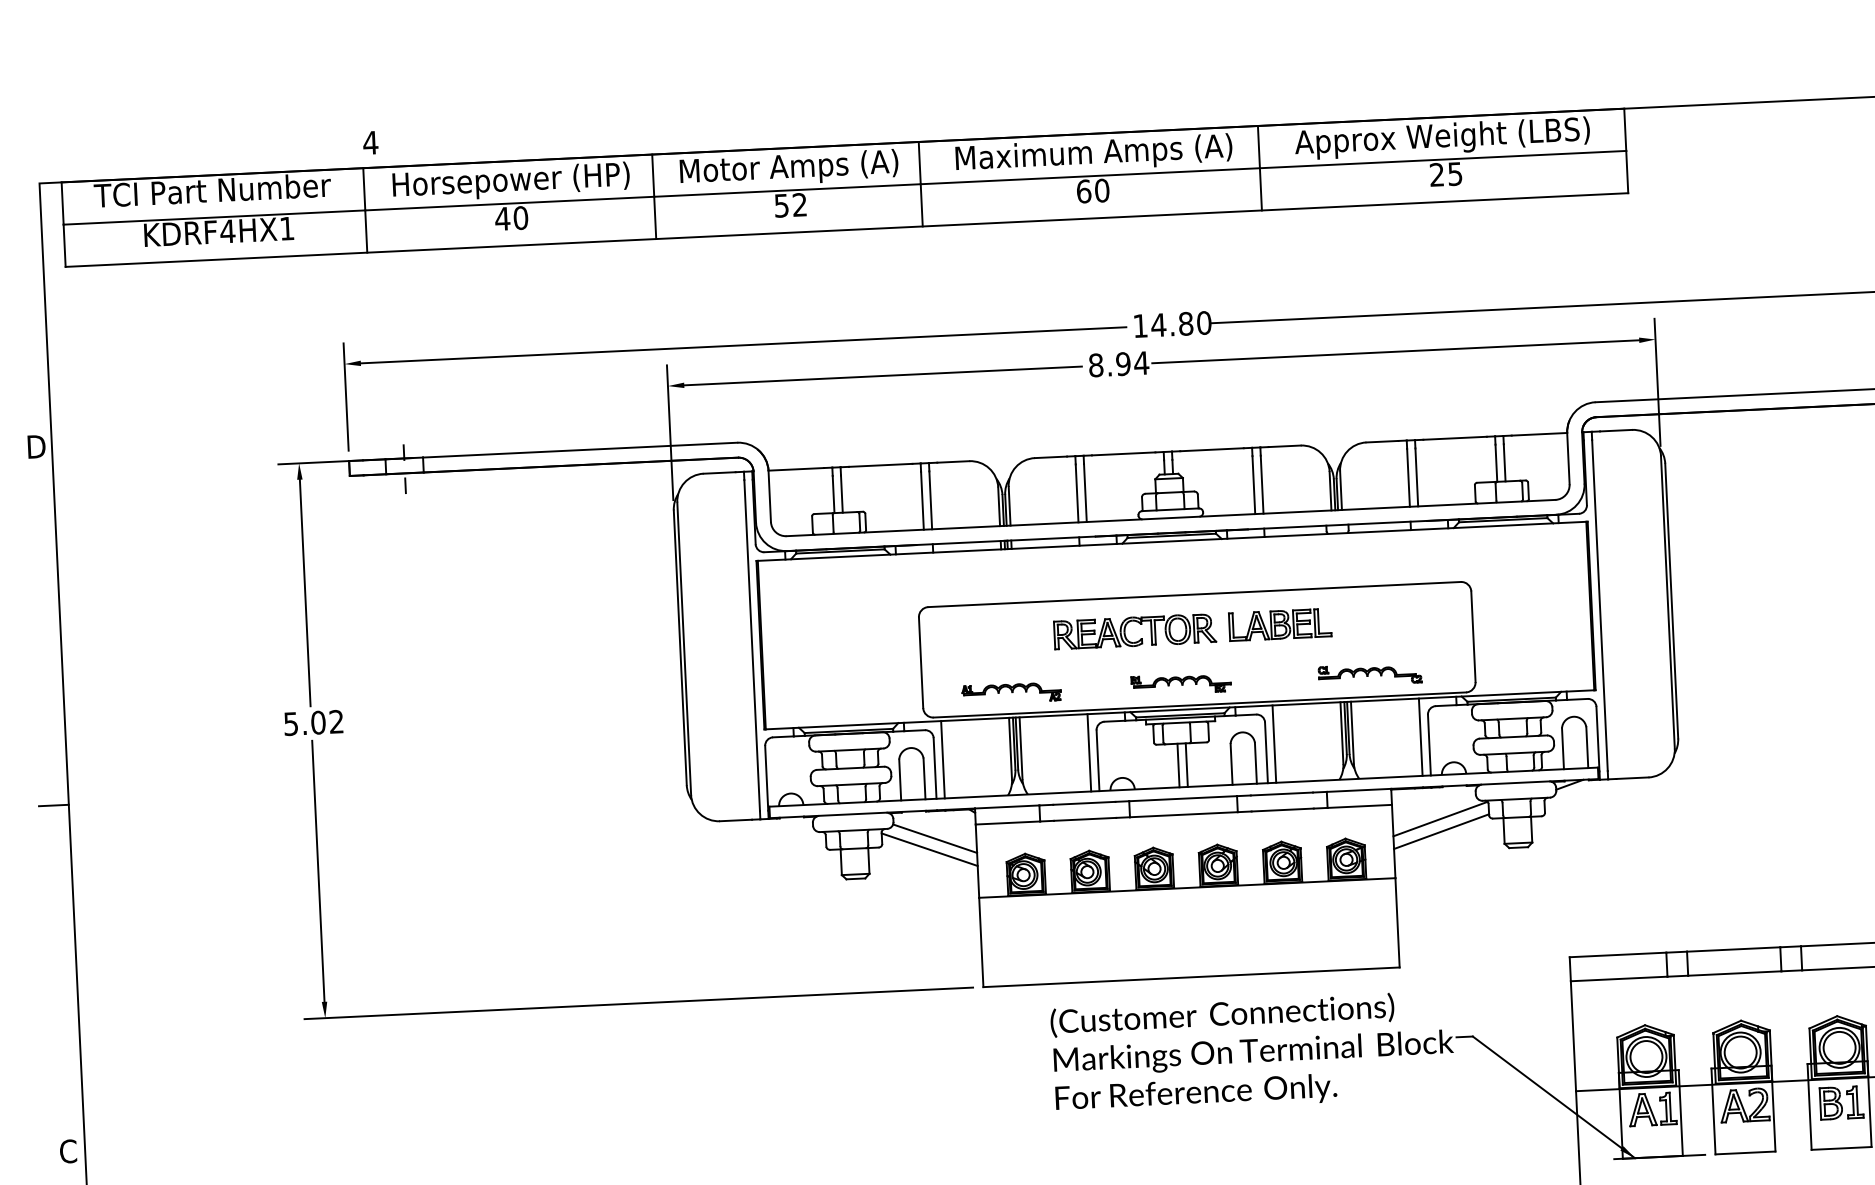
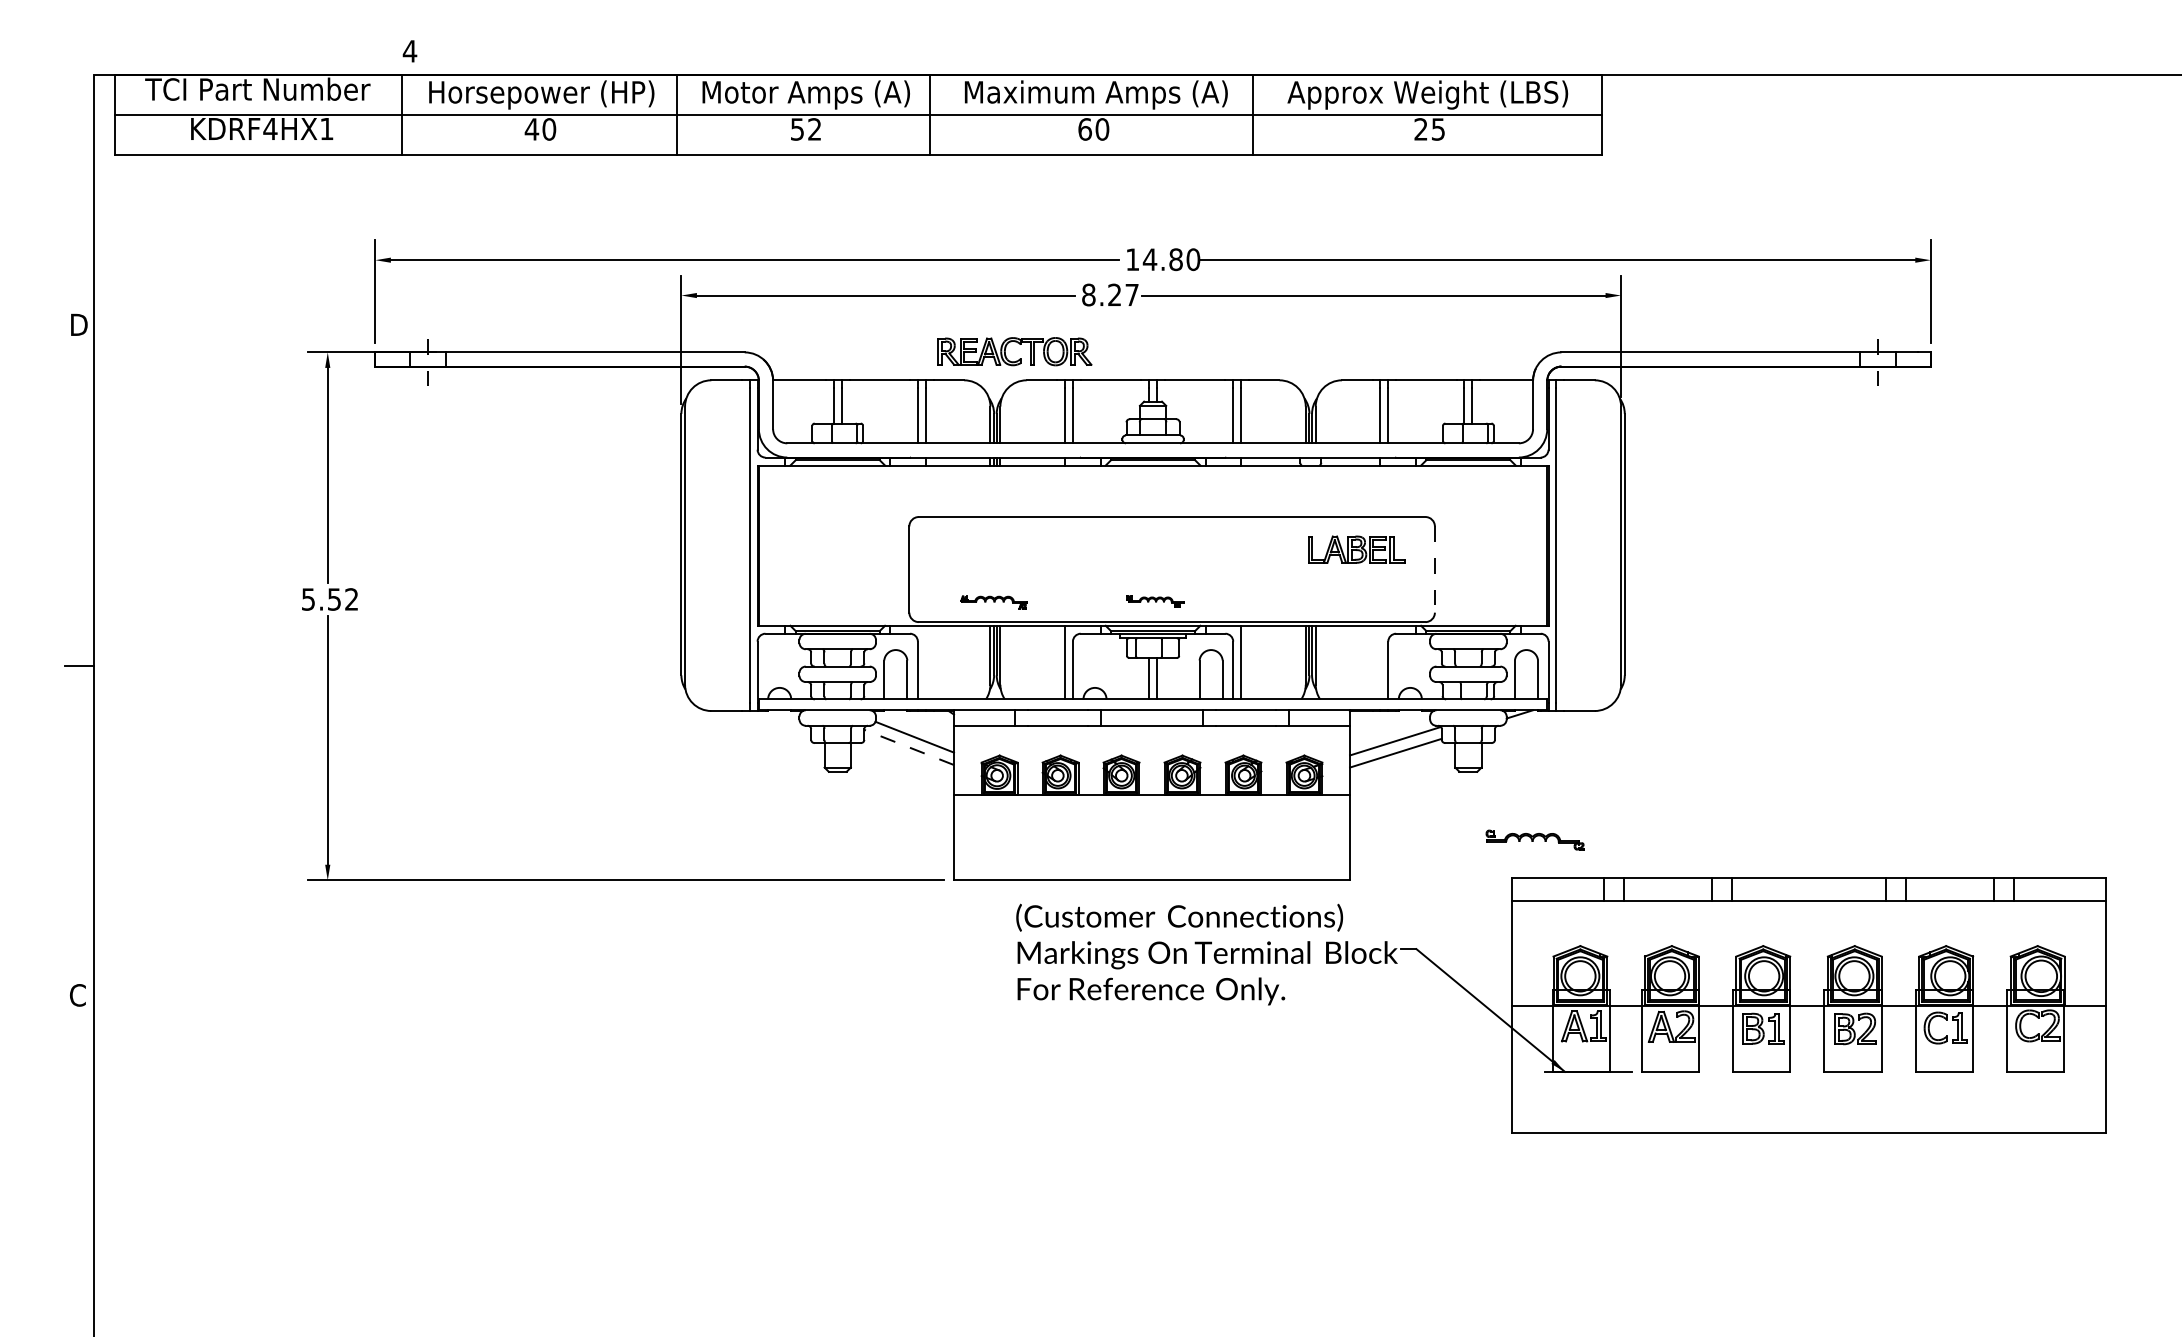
text: (1132, 363) -> (1123, 294), 8.94 -> 8.27
part: (1137, 623) -> (1017, 343), moved
part: (1279, 624) -> (1356, 549), moved
line: (1473, 637) -> (1434, 570), solid -> dashed
part: (1369, 674) -> (1534, 839), moved
part: (1181, 684) -> (1155, 601), size x0.6
part: (1011, 693) -> (993, 602), size x0.7
text: (318, 722) -> (334, 599), 5.02 -> 5.52
line: (1420, 737) -> (1380, 662), removed
line: (942, 759) -> (925, 662), removed
line: (929, 849) -> (908, 747), solid -> dashed

